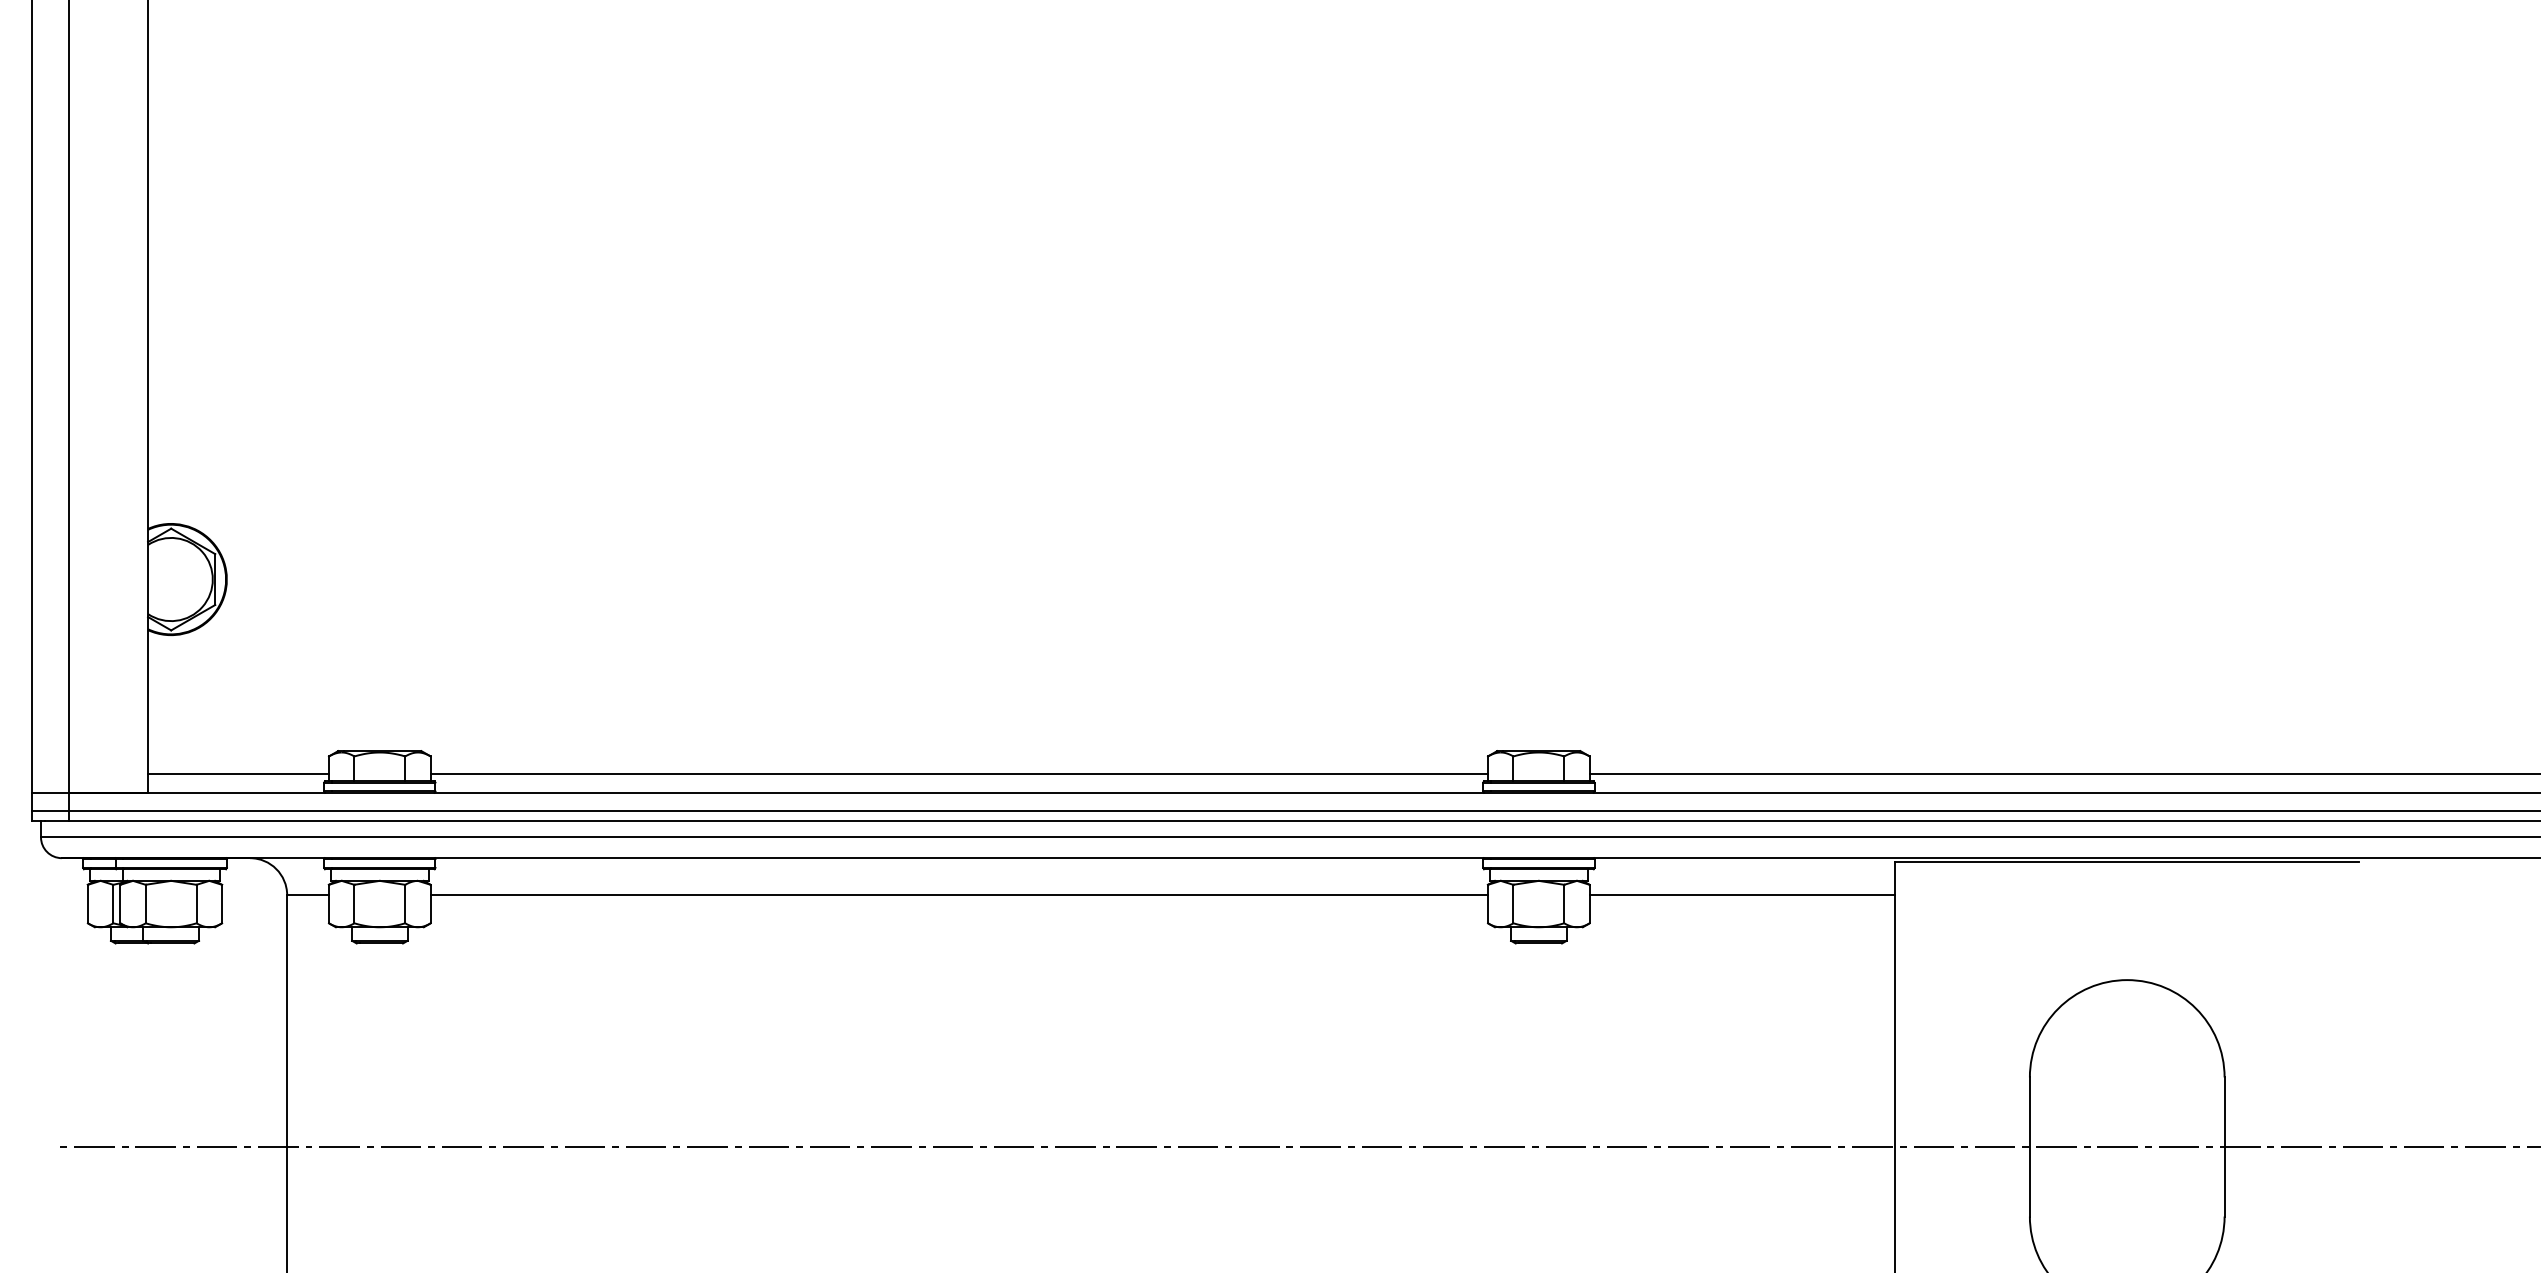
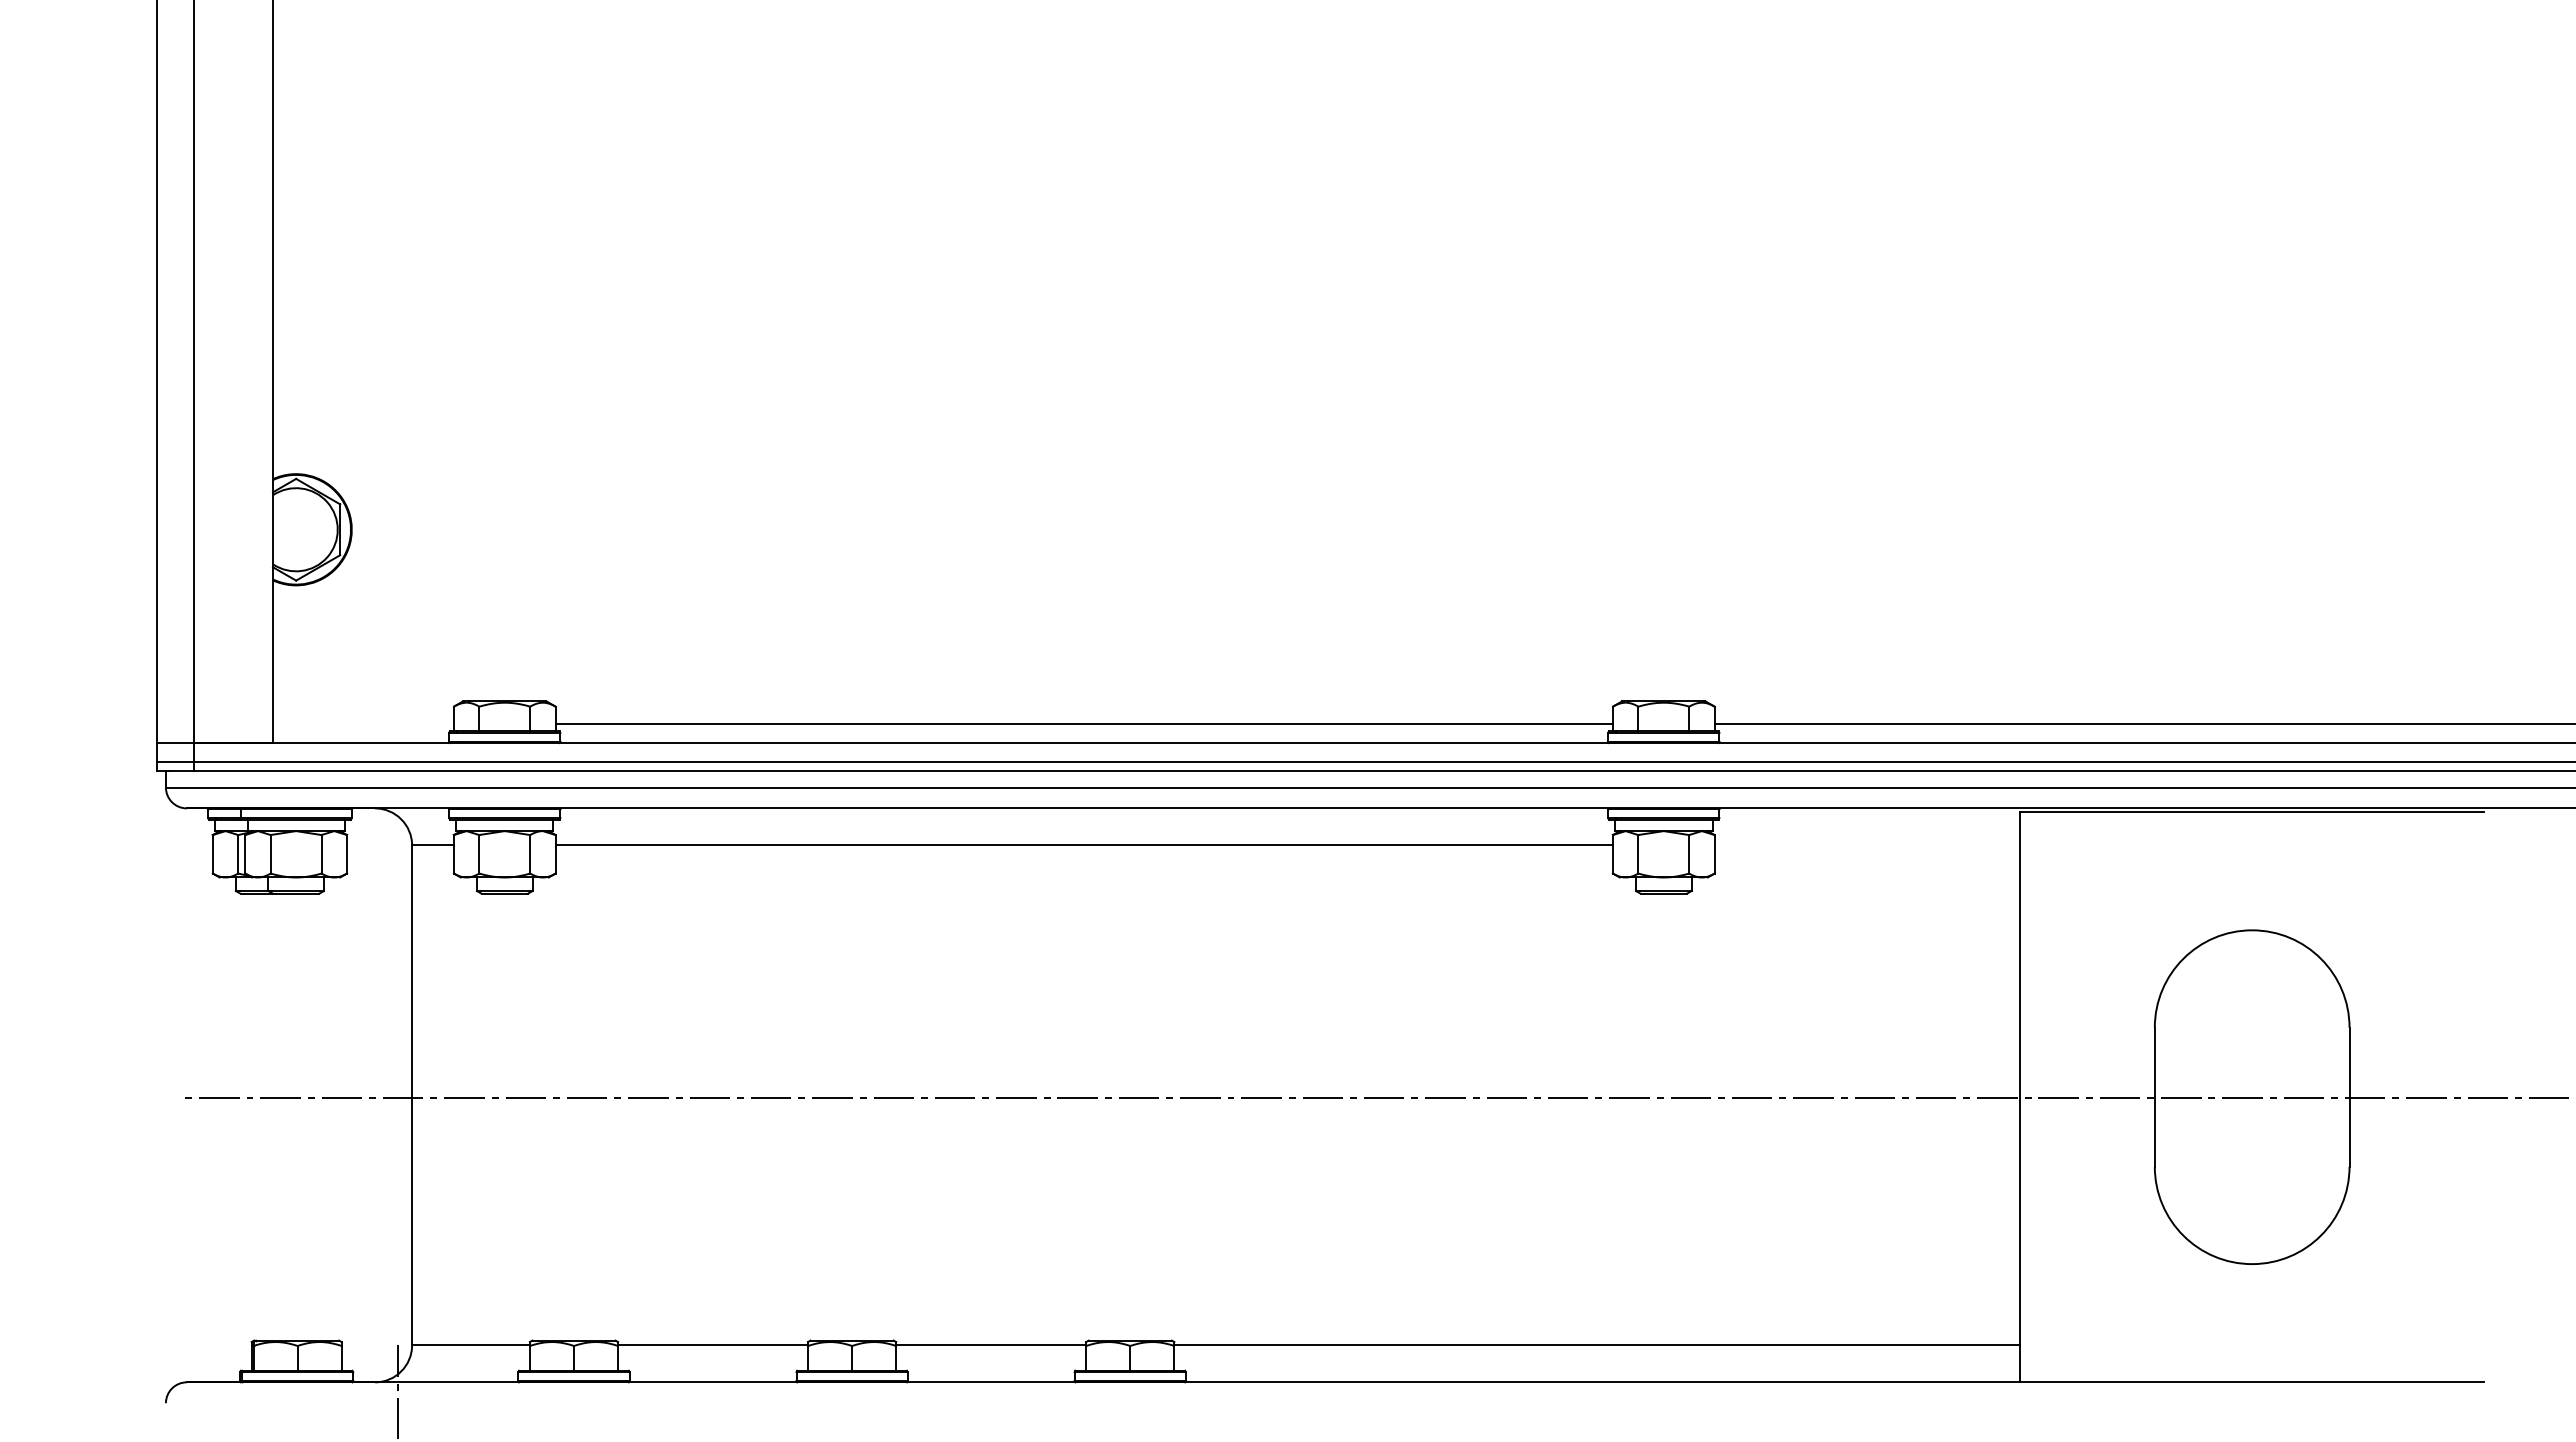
line: (238, 774) -> (363, 724), removed
line: (1742, 895) -> (1867, 845), removed

